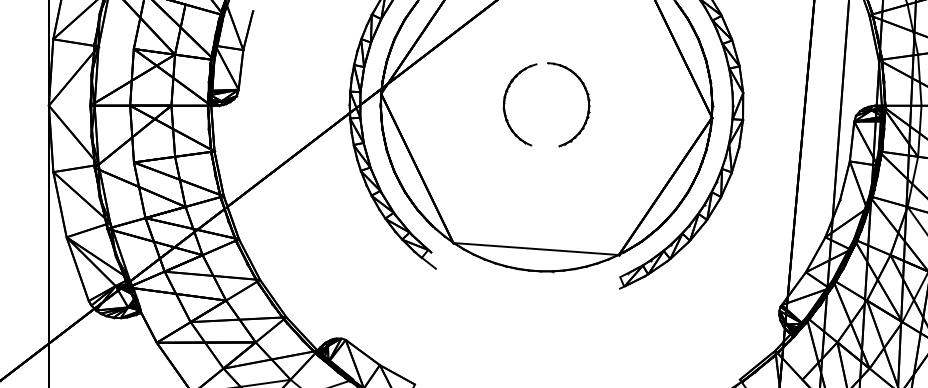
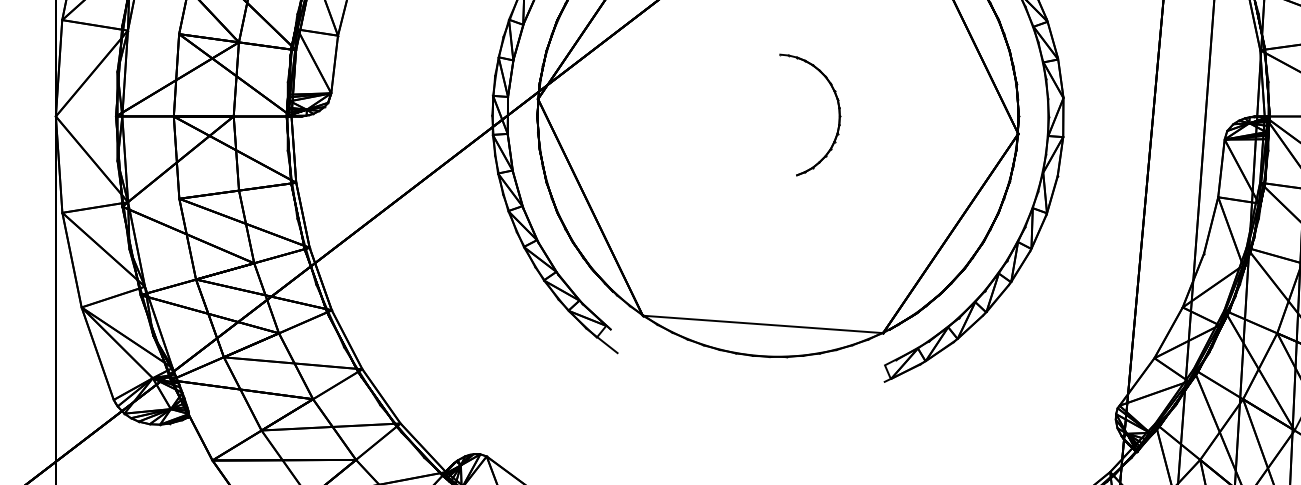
part: (505, 103) -> (718, 113), removed

